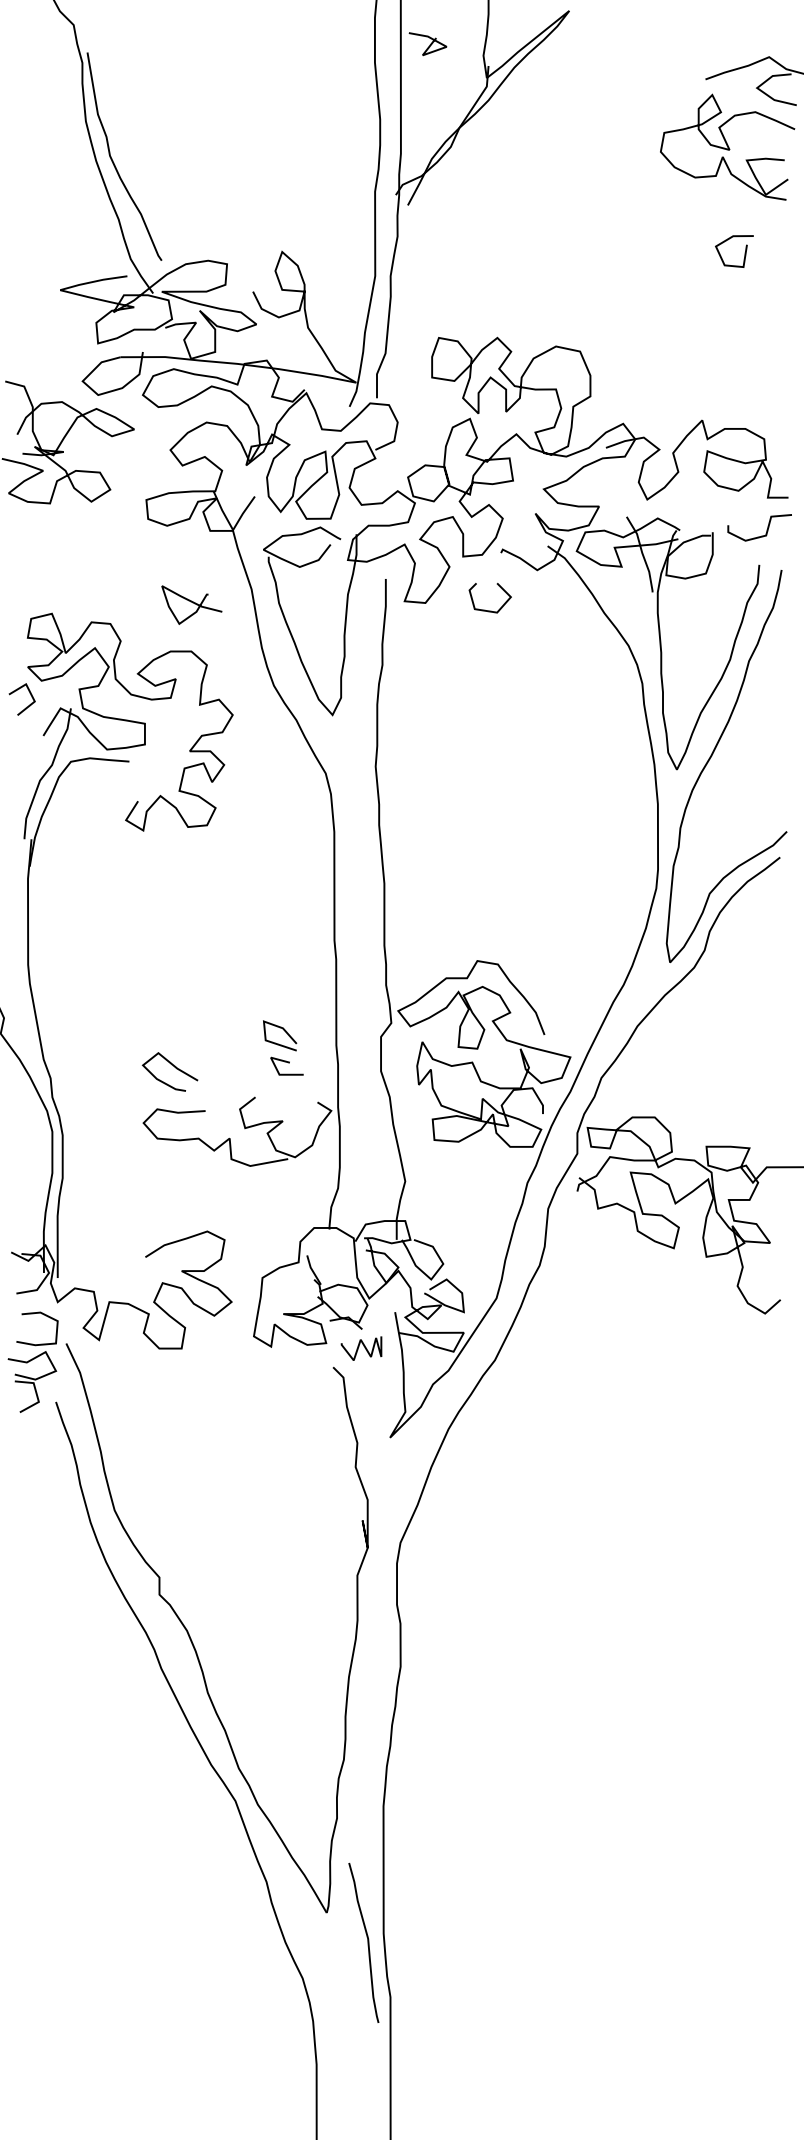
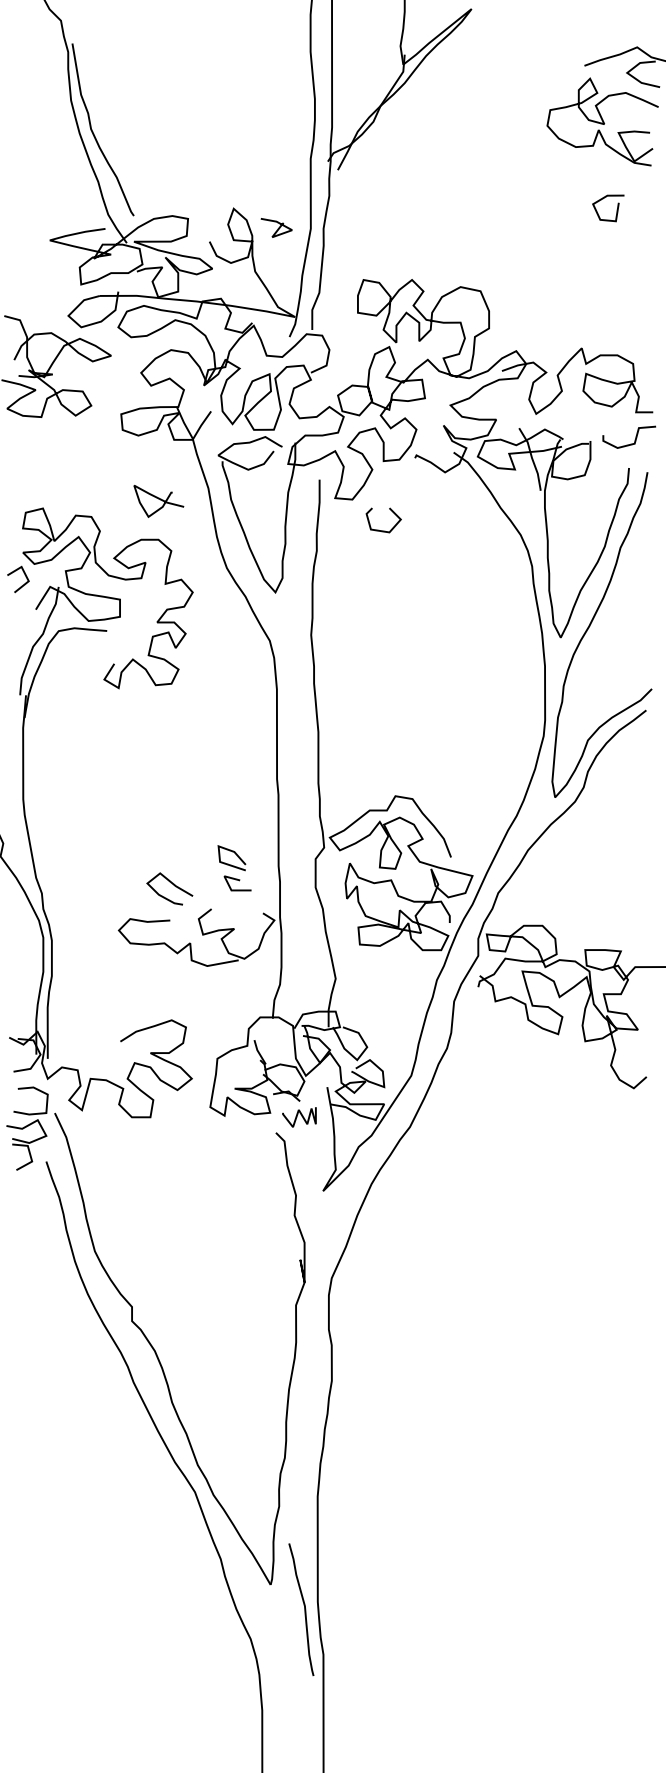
curve: (429, 44) -> (277, 228), moved
curve: (485, 609) -> (379, 529), moved
curve: (171, 1065) -> (171, 883), moved

